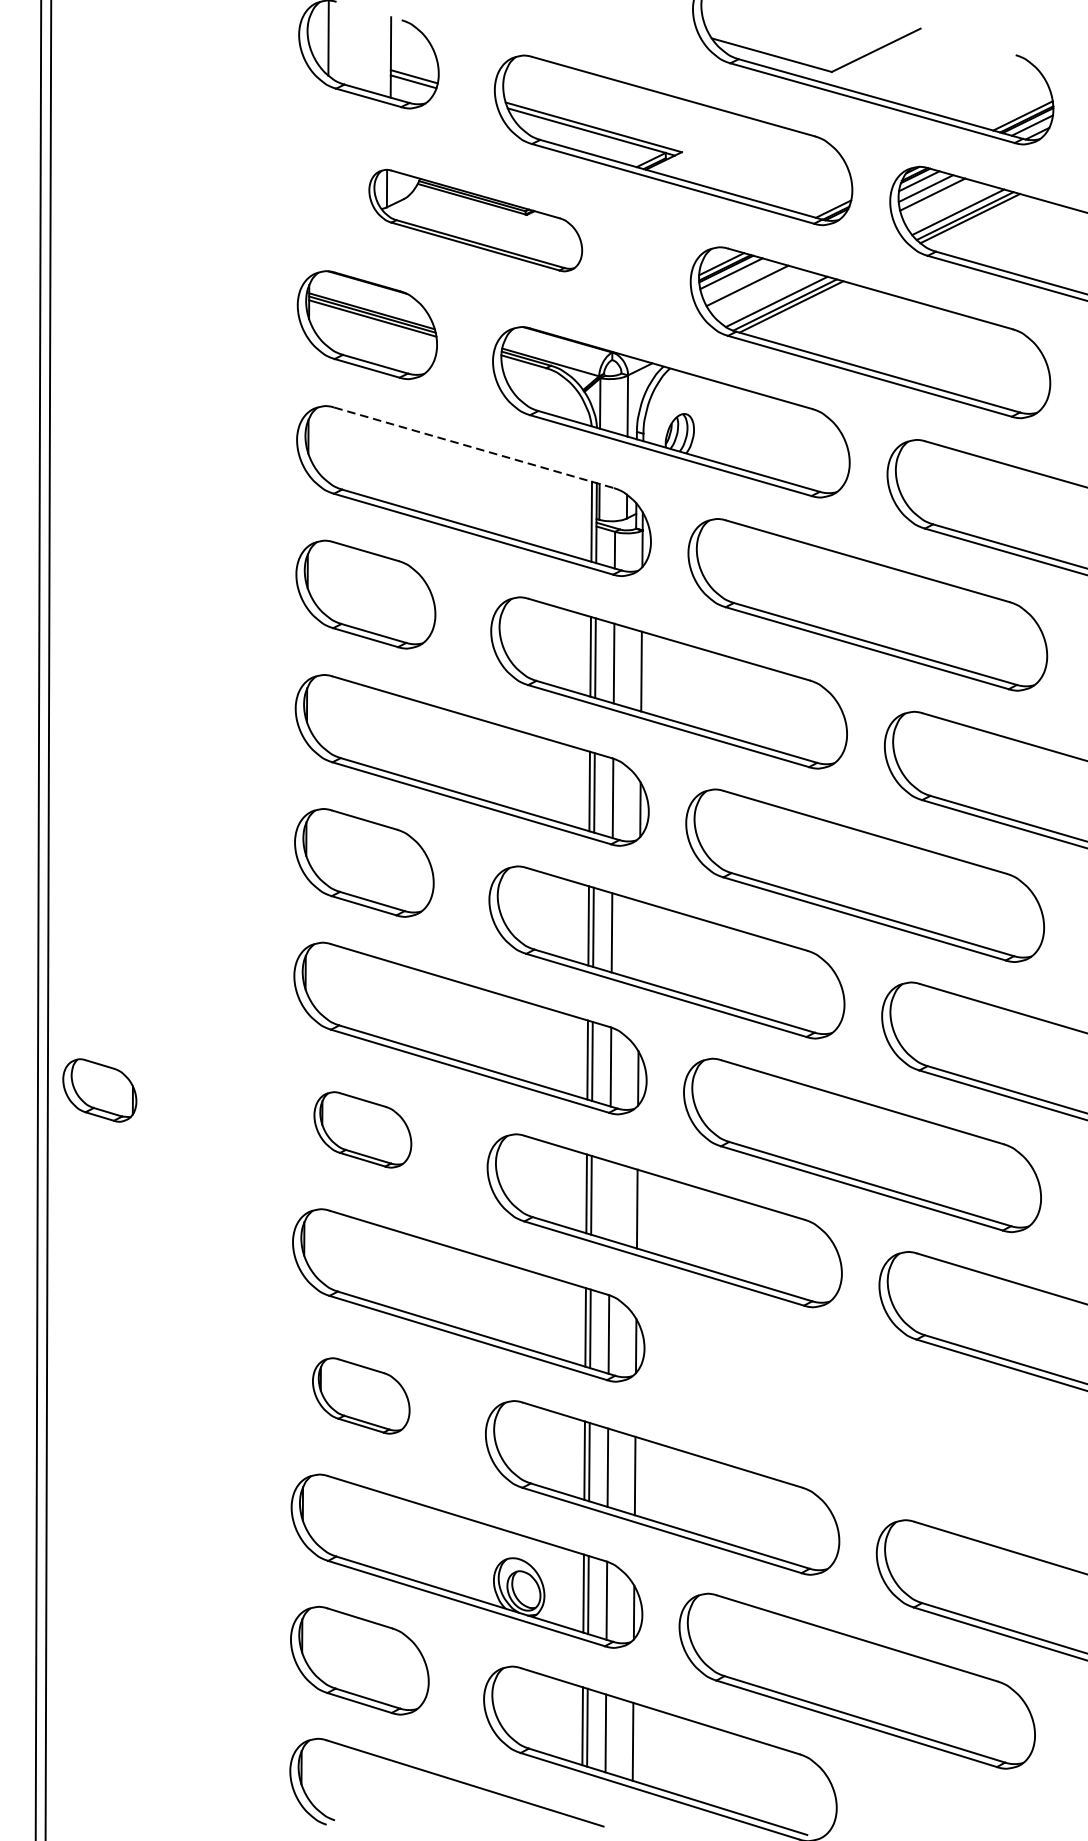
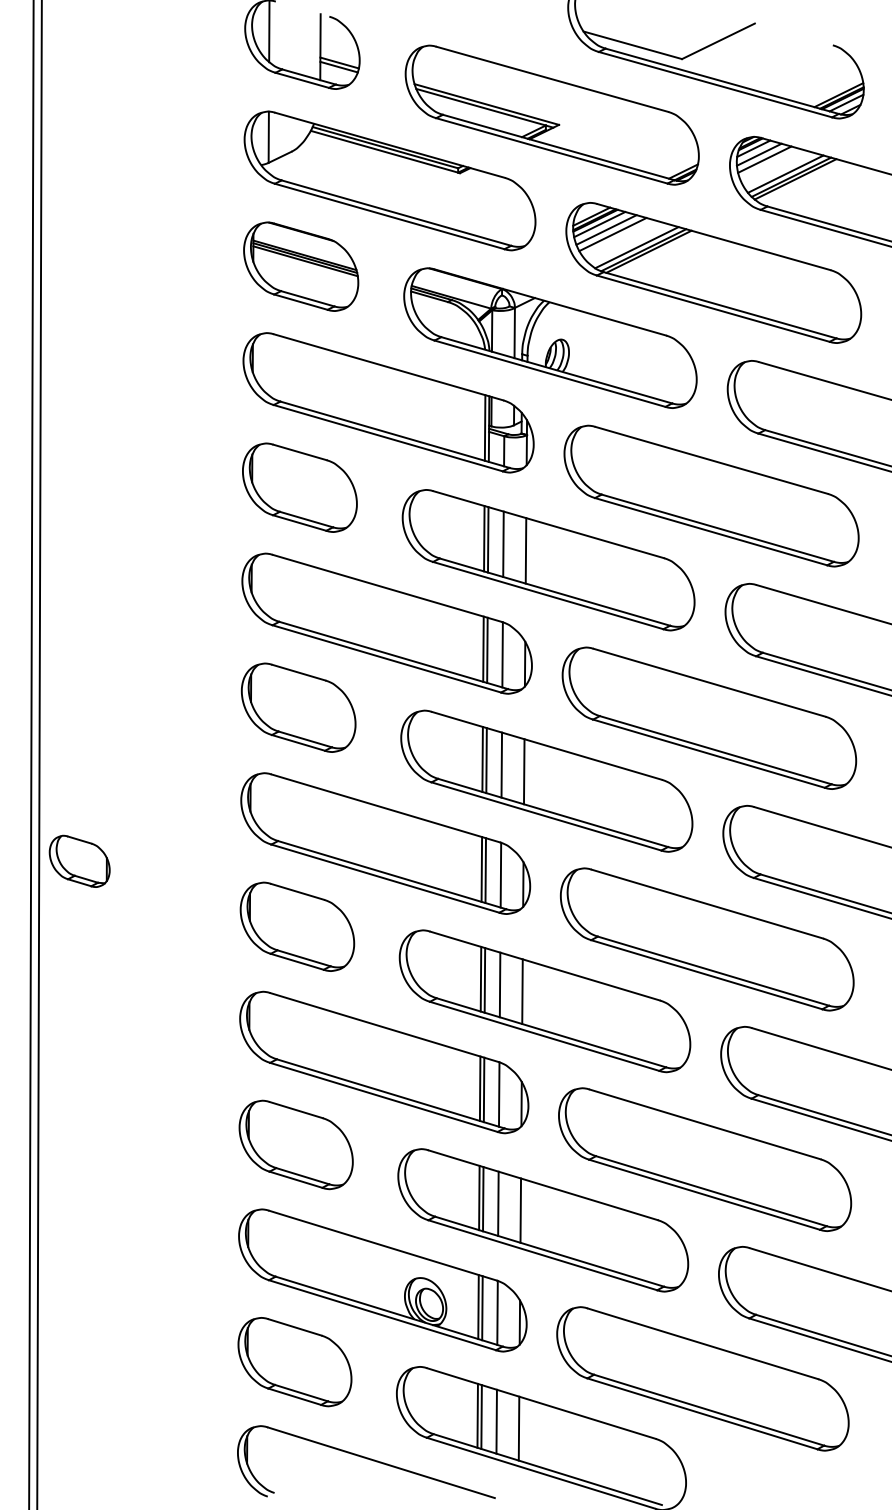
part: (475, 220) -> (389, 180), size x1.67
line: (739, 279) -> (606, 229), added
line: (475, 448) -> (389, 367), dashed -> solid
line: (639, 940) -> (524, 771), added
part: (99, 1089) -> (79, 860), moved
part: (362, 1129) -> (297, 926), size x1.43
line: (609, 1200) -> (499, 984), added
part: (360, 1395) -> (295, 1144), size x1.43
part: (860, 1413) -> (705, 1159), added

